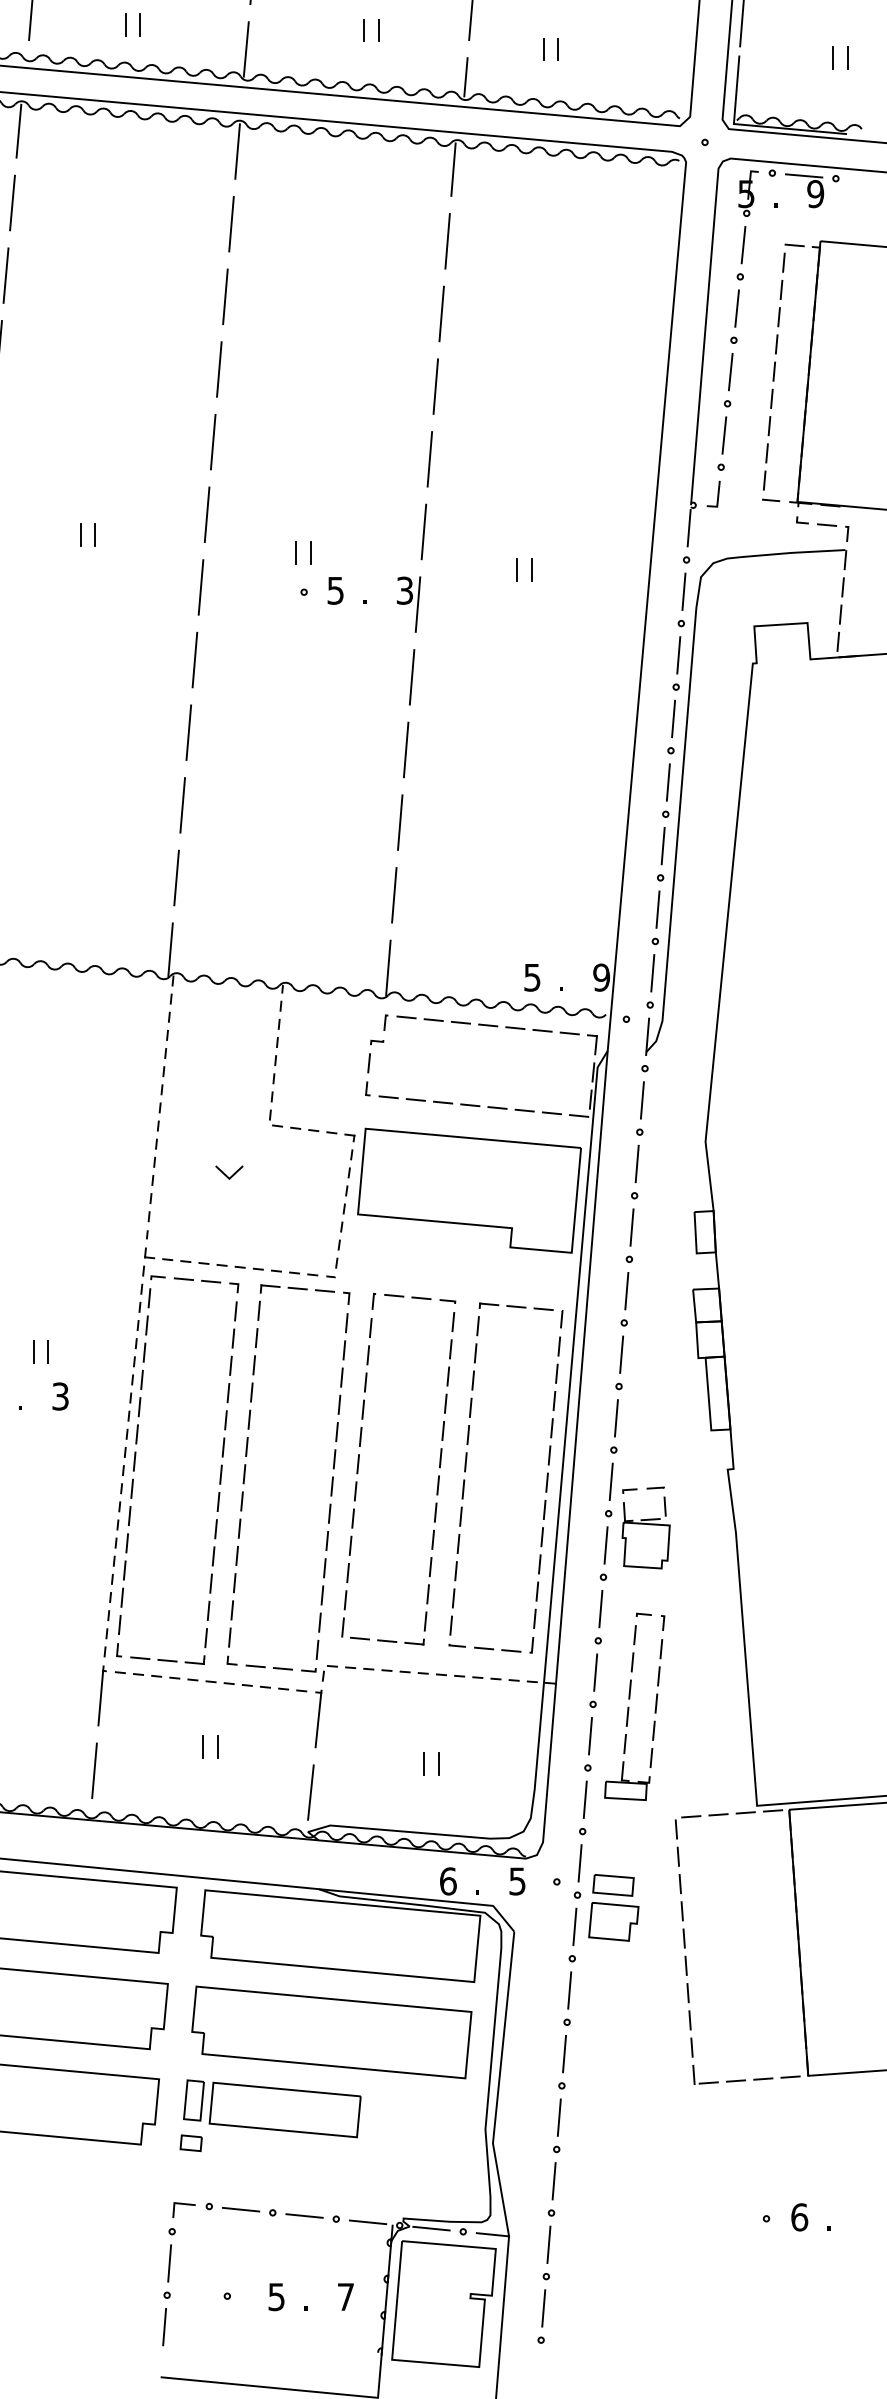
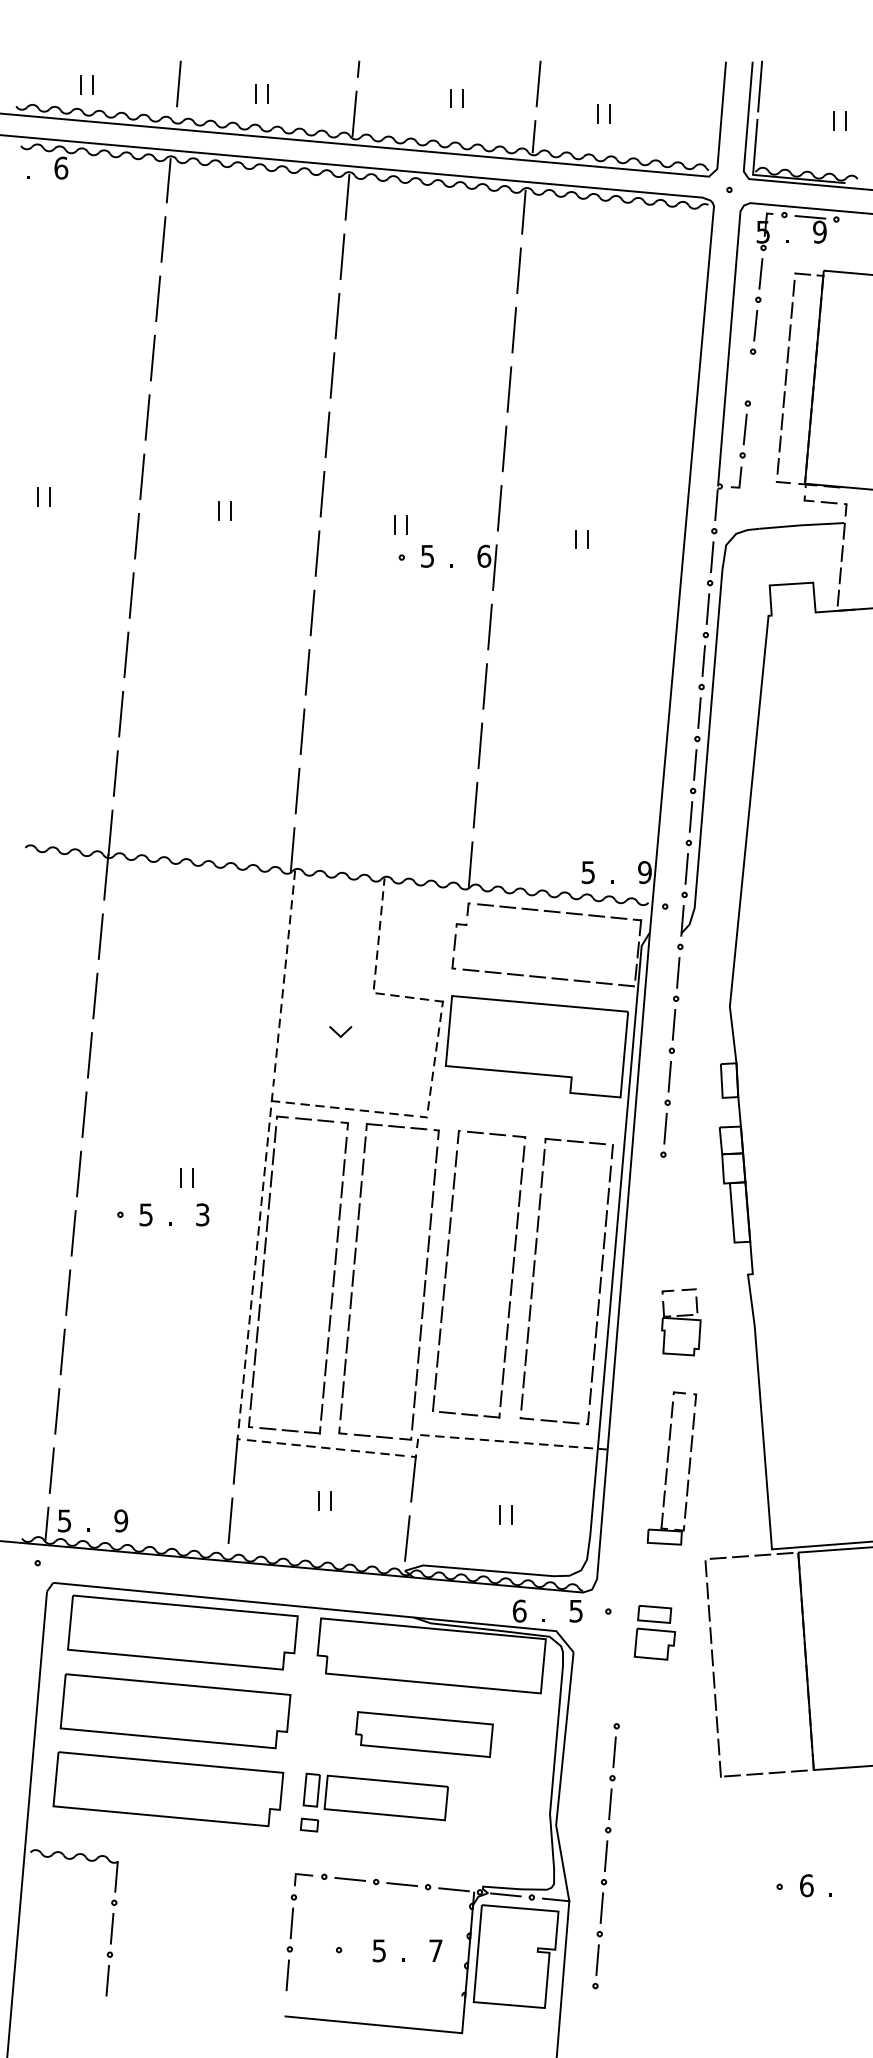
line: (730, 371) -> (750, 377), removed
text: (405, 589) -> (484, 555), 3 -> 6
part: (594, 1672) -> (639, 1440), removed
part: (331, 2032) -> (424, 1734), size x0.6

